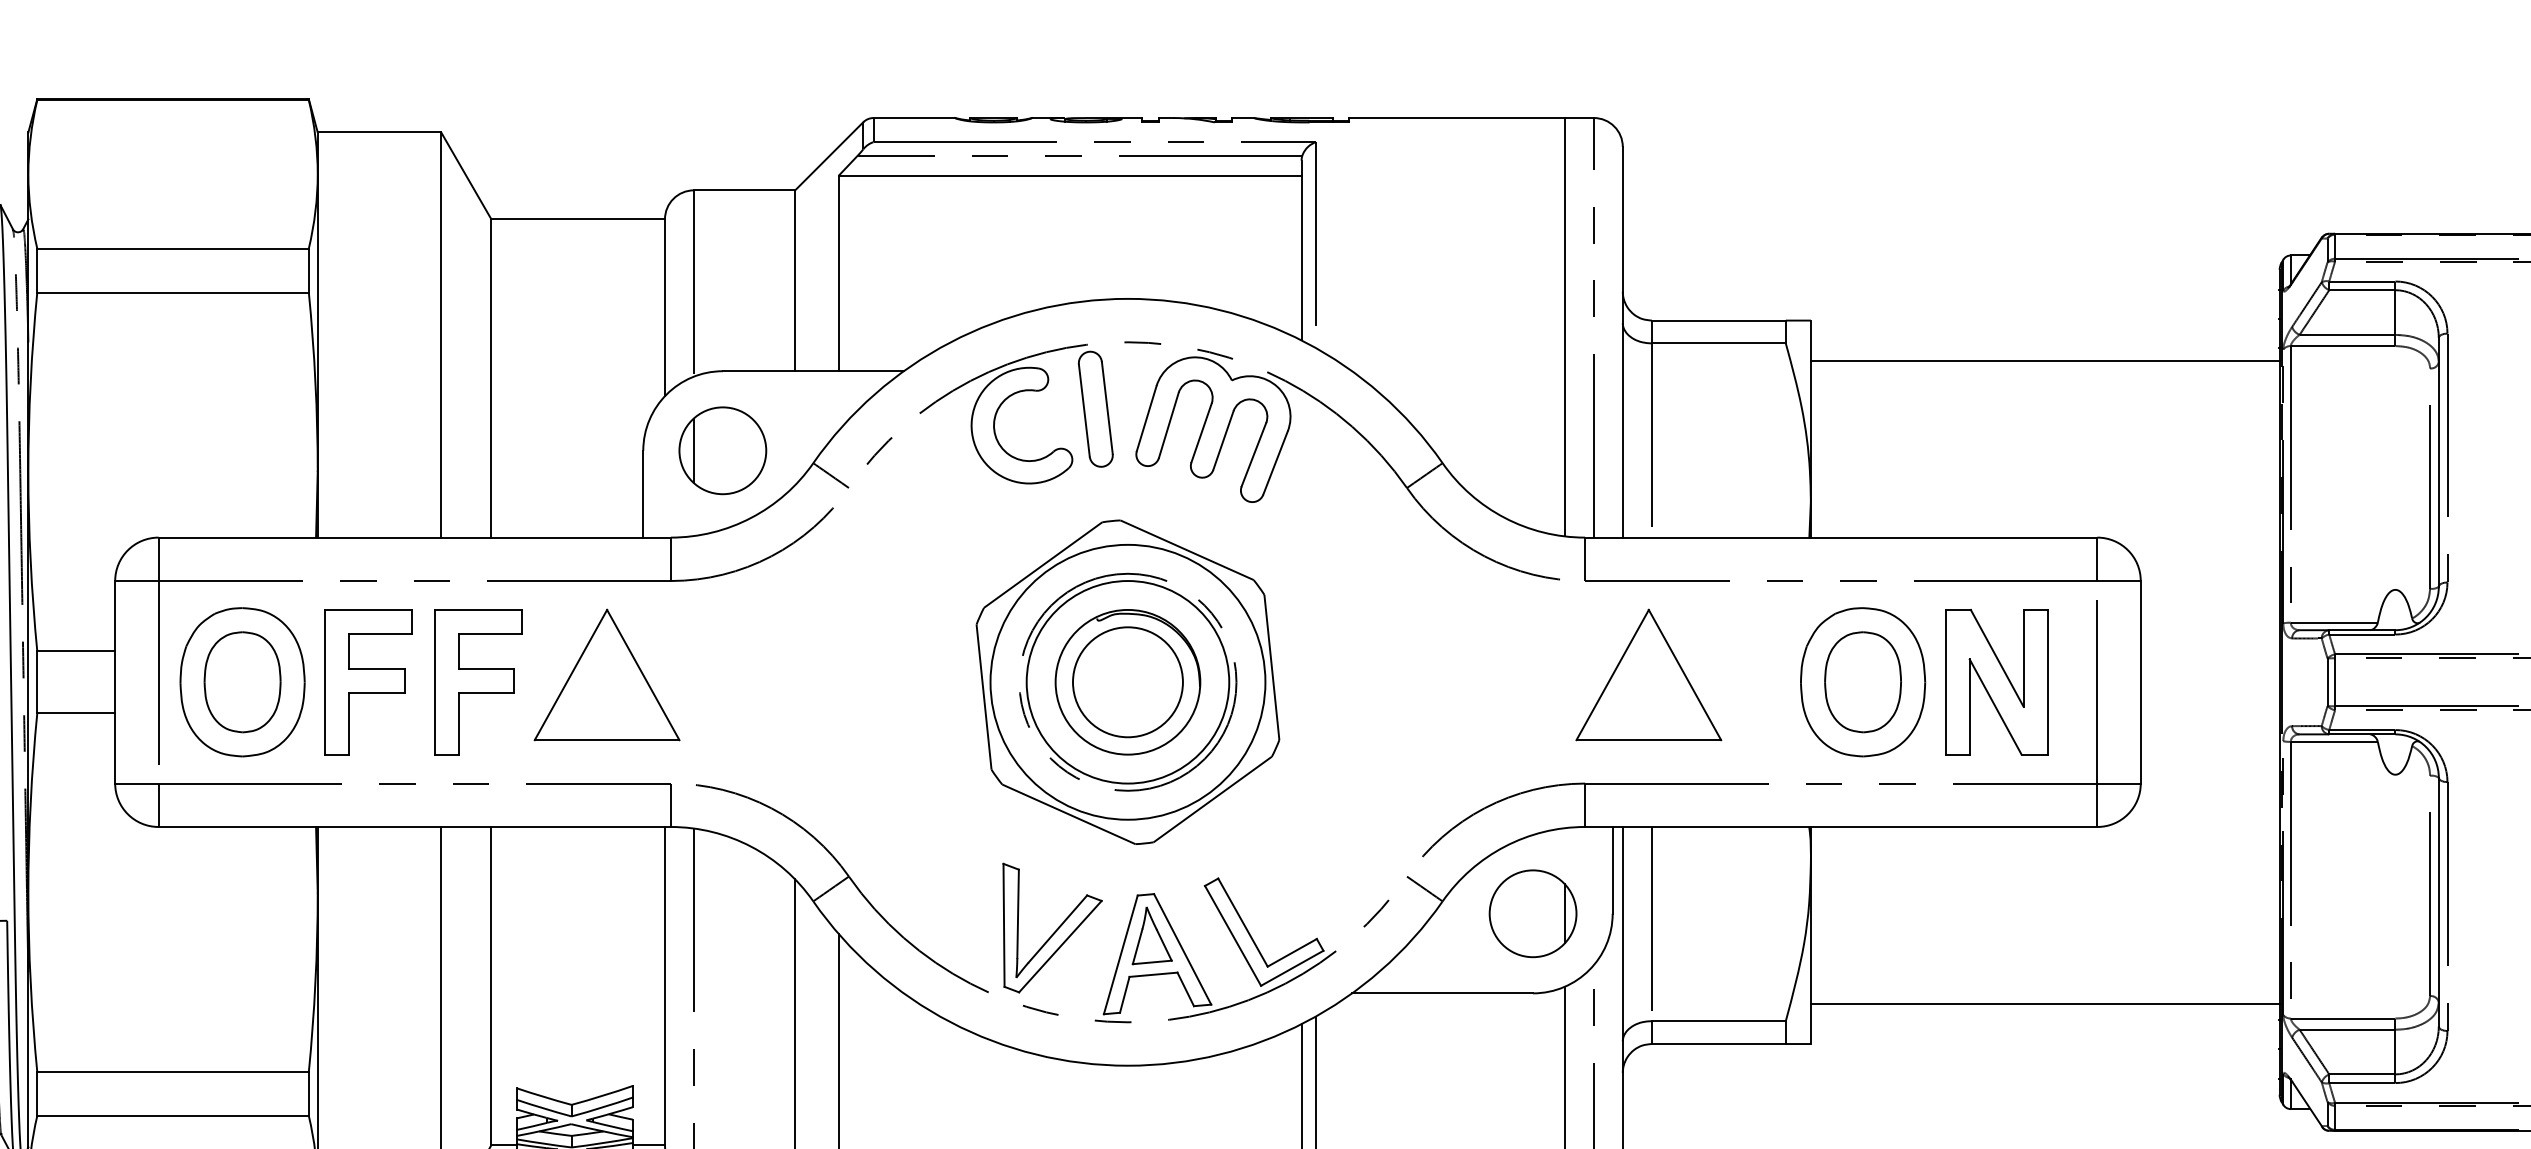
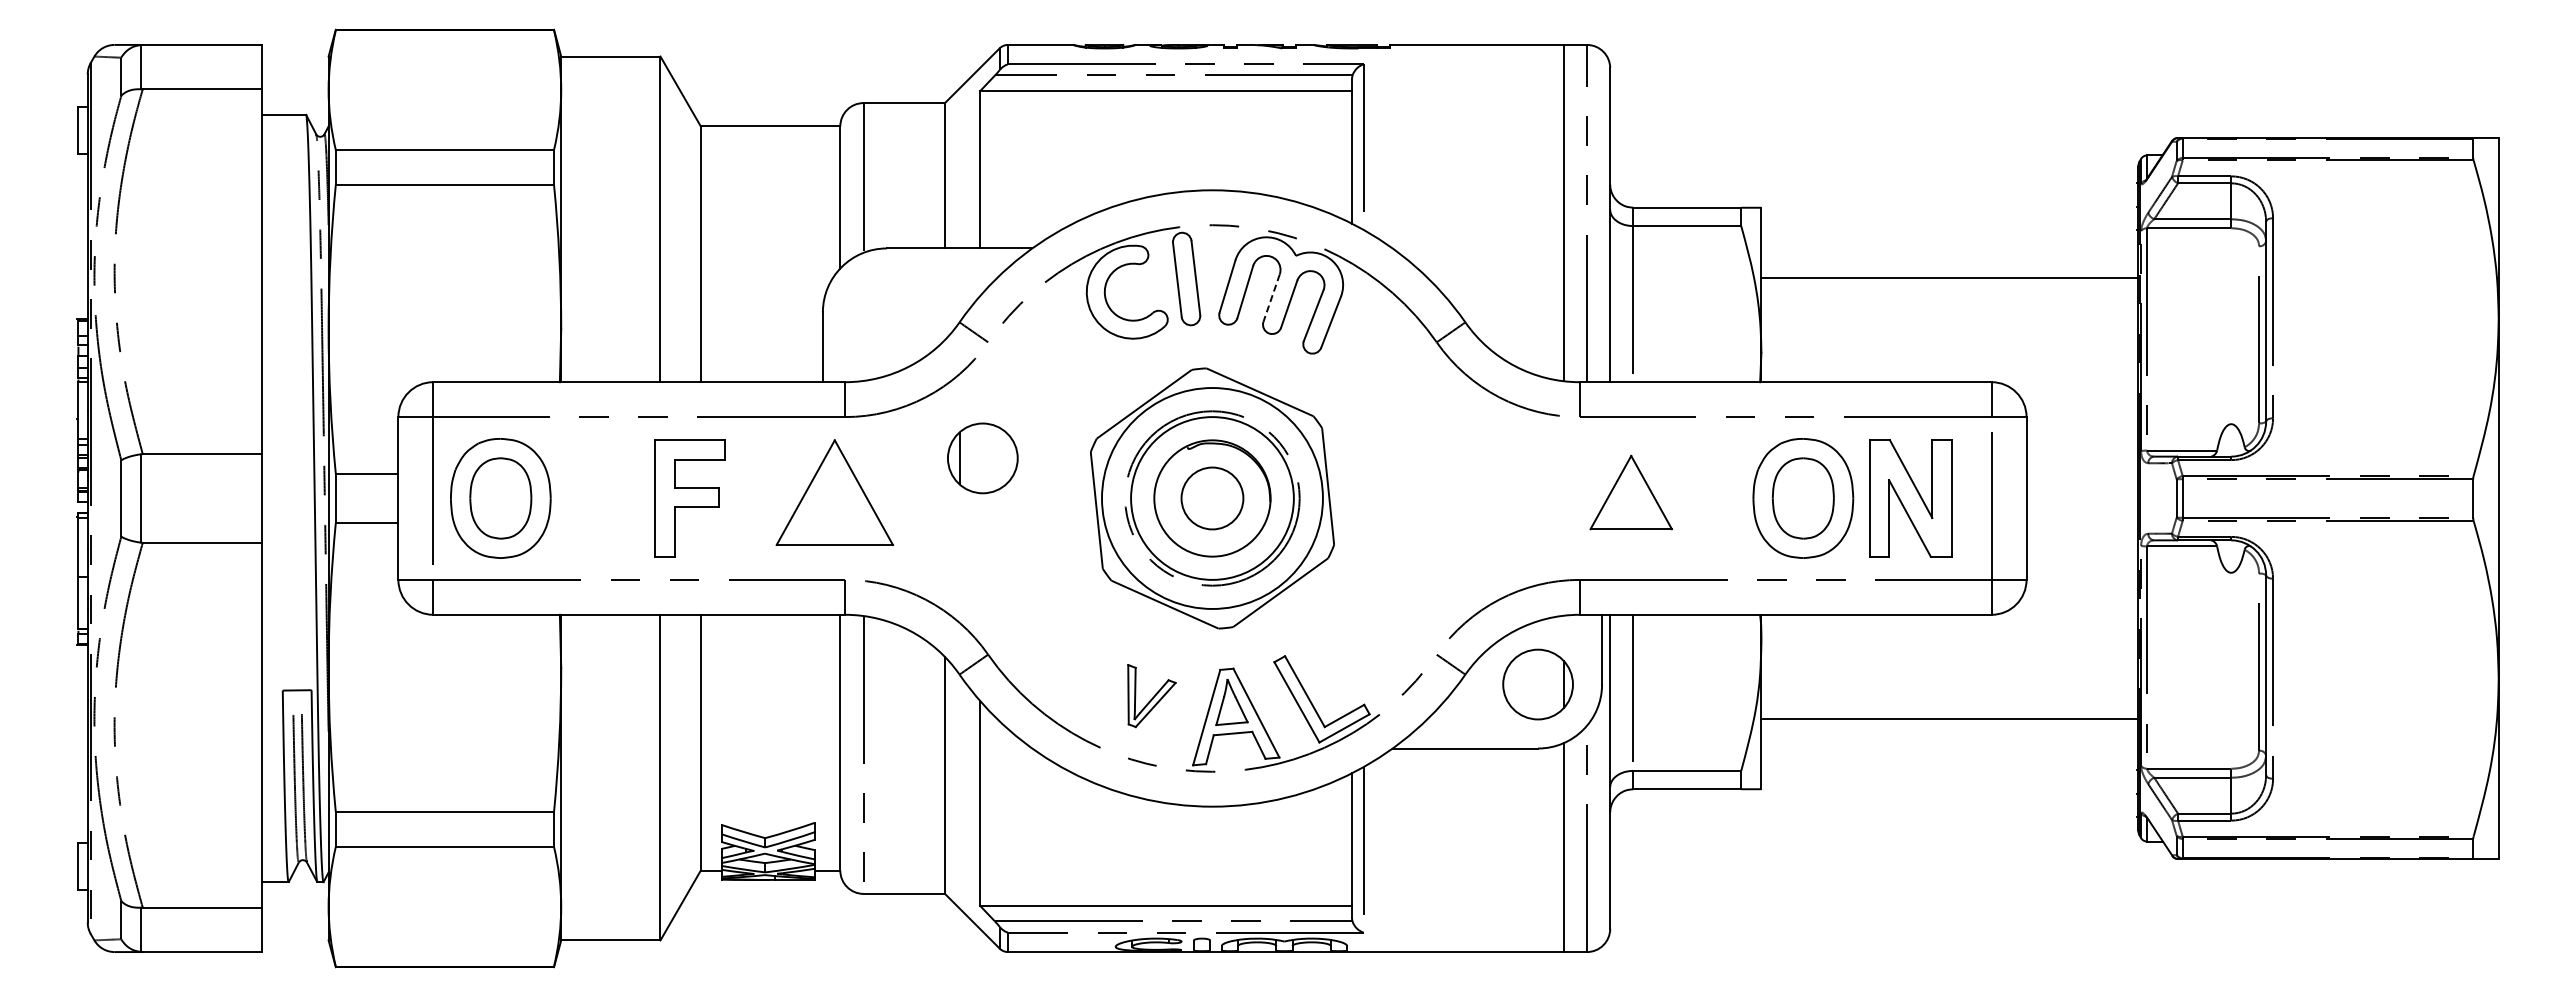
line: (2044, 361) -> (1949, 278), moved
line: (1201, 433) -> (1271, 298), solid -> dashed
part: (722, 450) -> (982, 458), moved
part: (606, 674) -> (834, 492), moved
part: (1649, 674) -> (1631, 492), size x0.7
part: (367, 682) -> (601, 498), removed
circle: (1128, 682) -> (1212, 498), size x0.7
part: (1052, 927) -> (1151, 695), size x0.6
line: (2044, 1003) -> (1949, 718), moved

